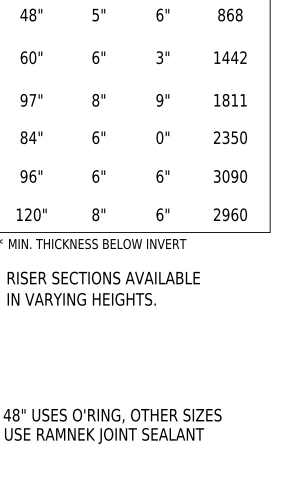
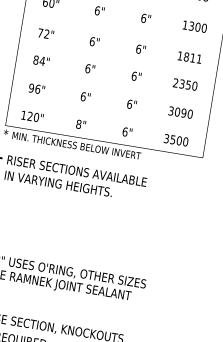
text: (159, 57) -> (143, 18), 3" -> 6"
text: (234, 57) -> (197, 27), 1442 -> 1300
text: (27, 100) -> (42, 33), 97" -> 72"
text: (95, 100) -> (92, 41), 8" -> 6"
text: (159, 100) -> (138, 49), 9" -> 6"
text: (159, 137) -> (134, 76), 0" -> 6"
text: (226, 214) -> (173, 139), 2960 -> 3500

